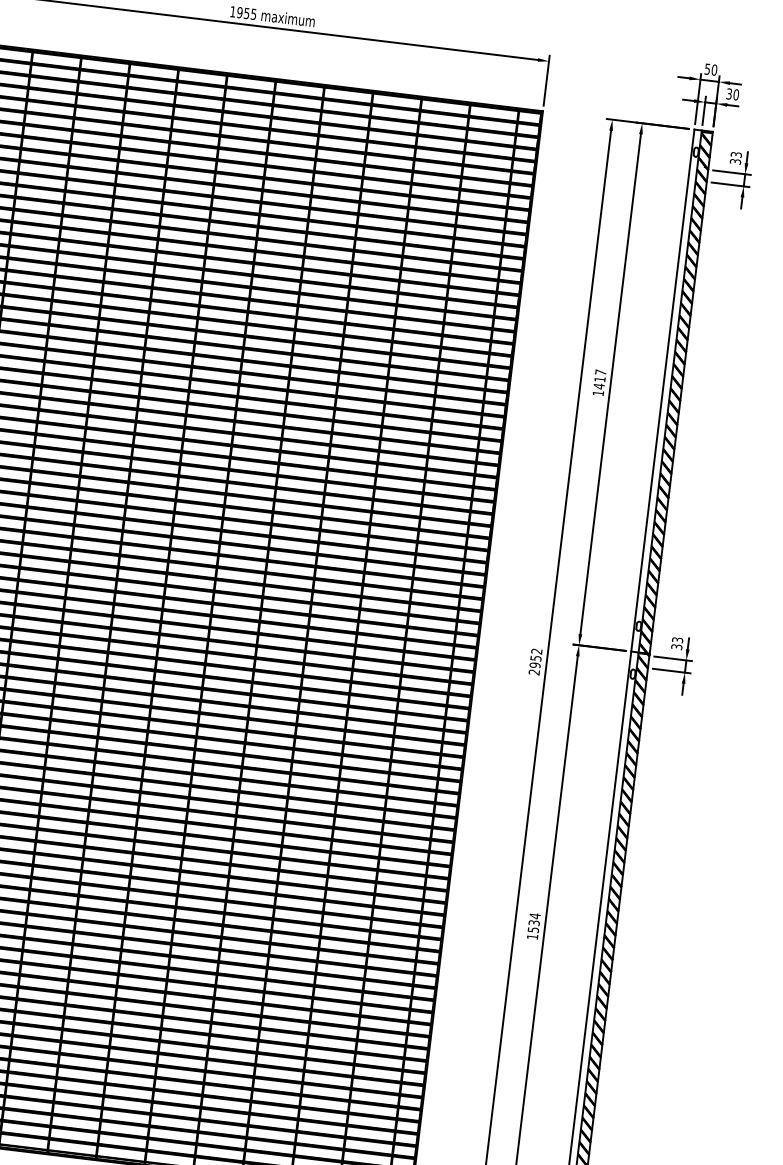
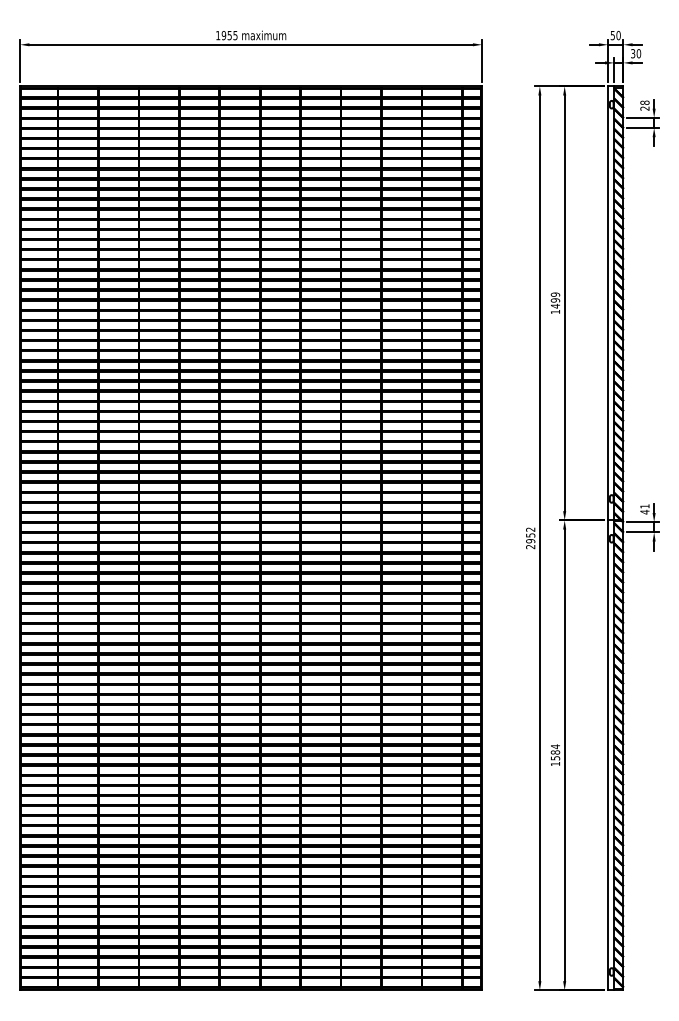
text: (735, 157) -> (644, 105), 33 -> 28
text: (600, 375) -> (555, 297), 1417 -> 1499
text: (676, 643) -> (644, 509), 33 -> 41
text: (534, 923) -> (555, 752), 1534 -> 1584

